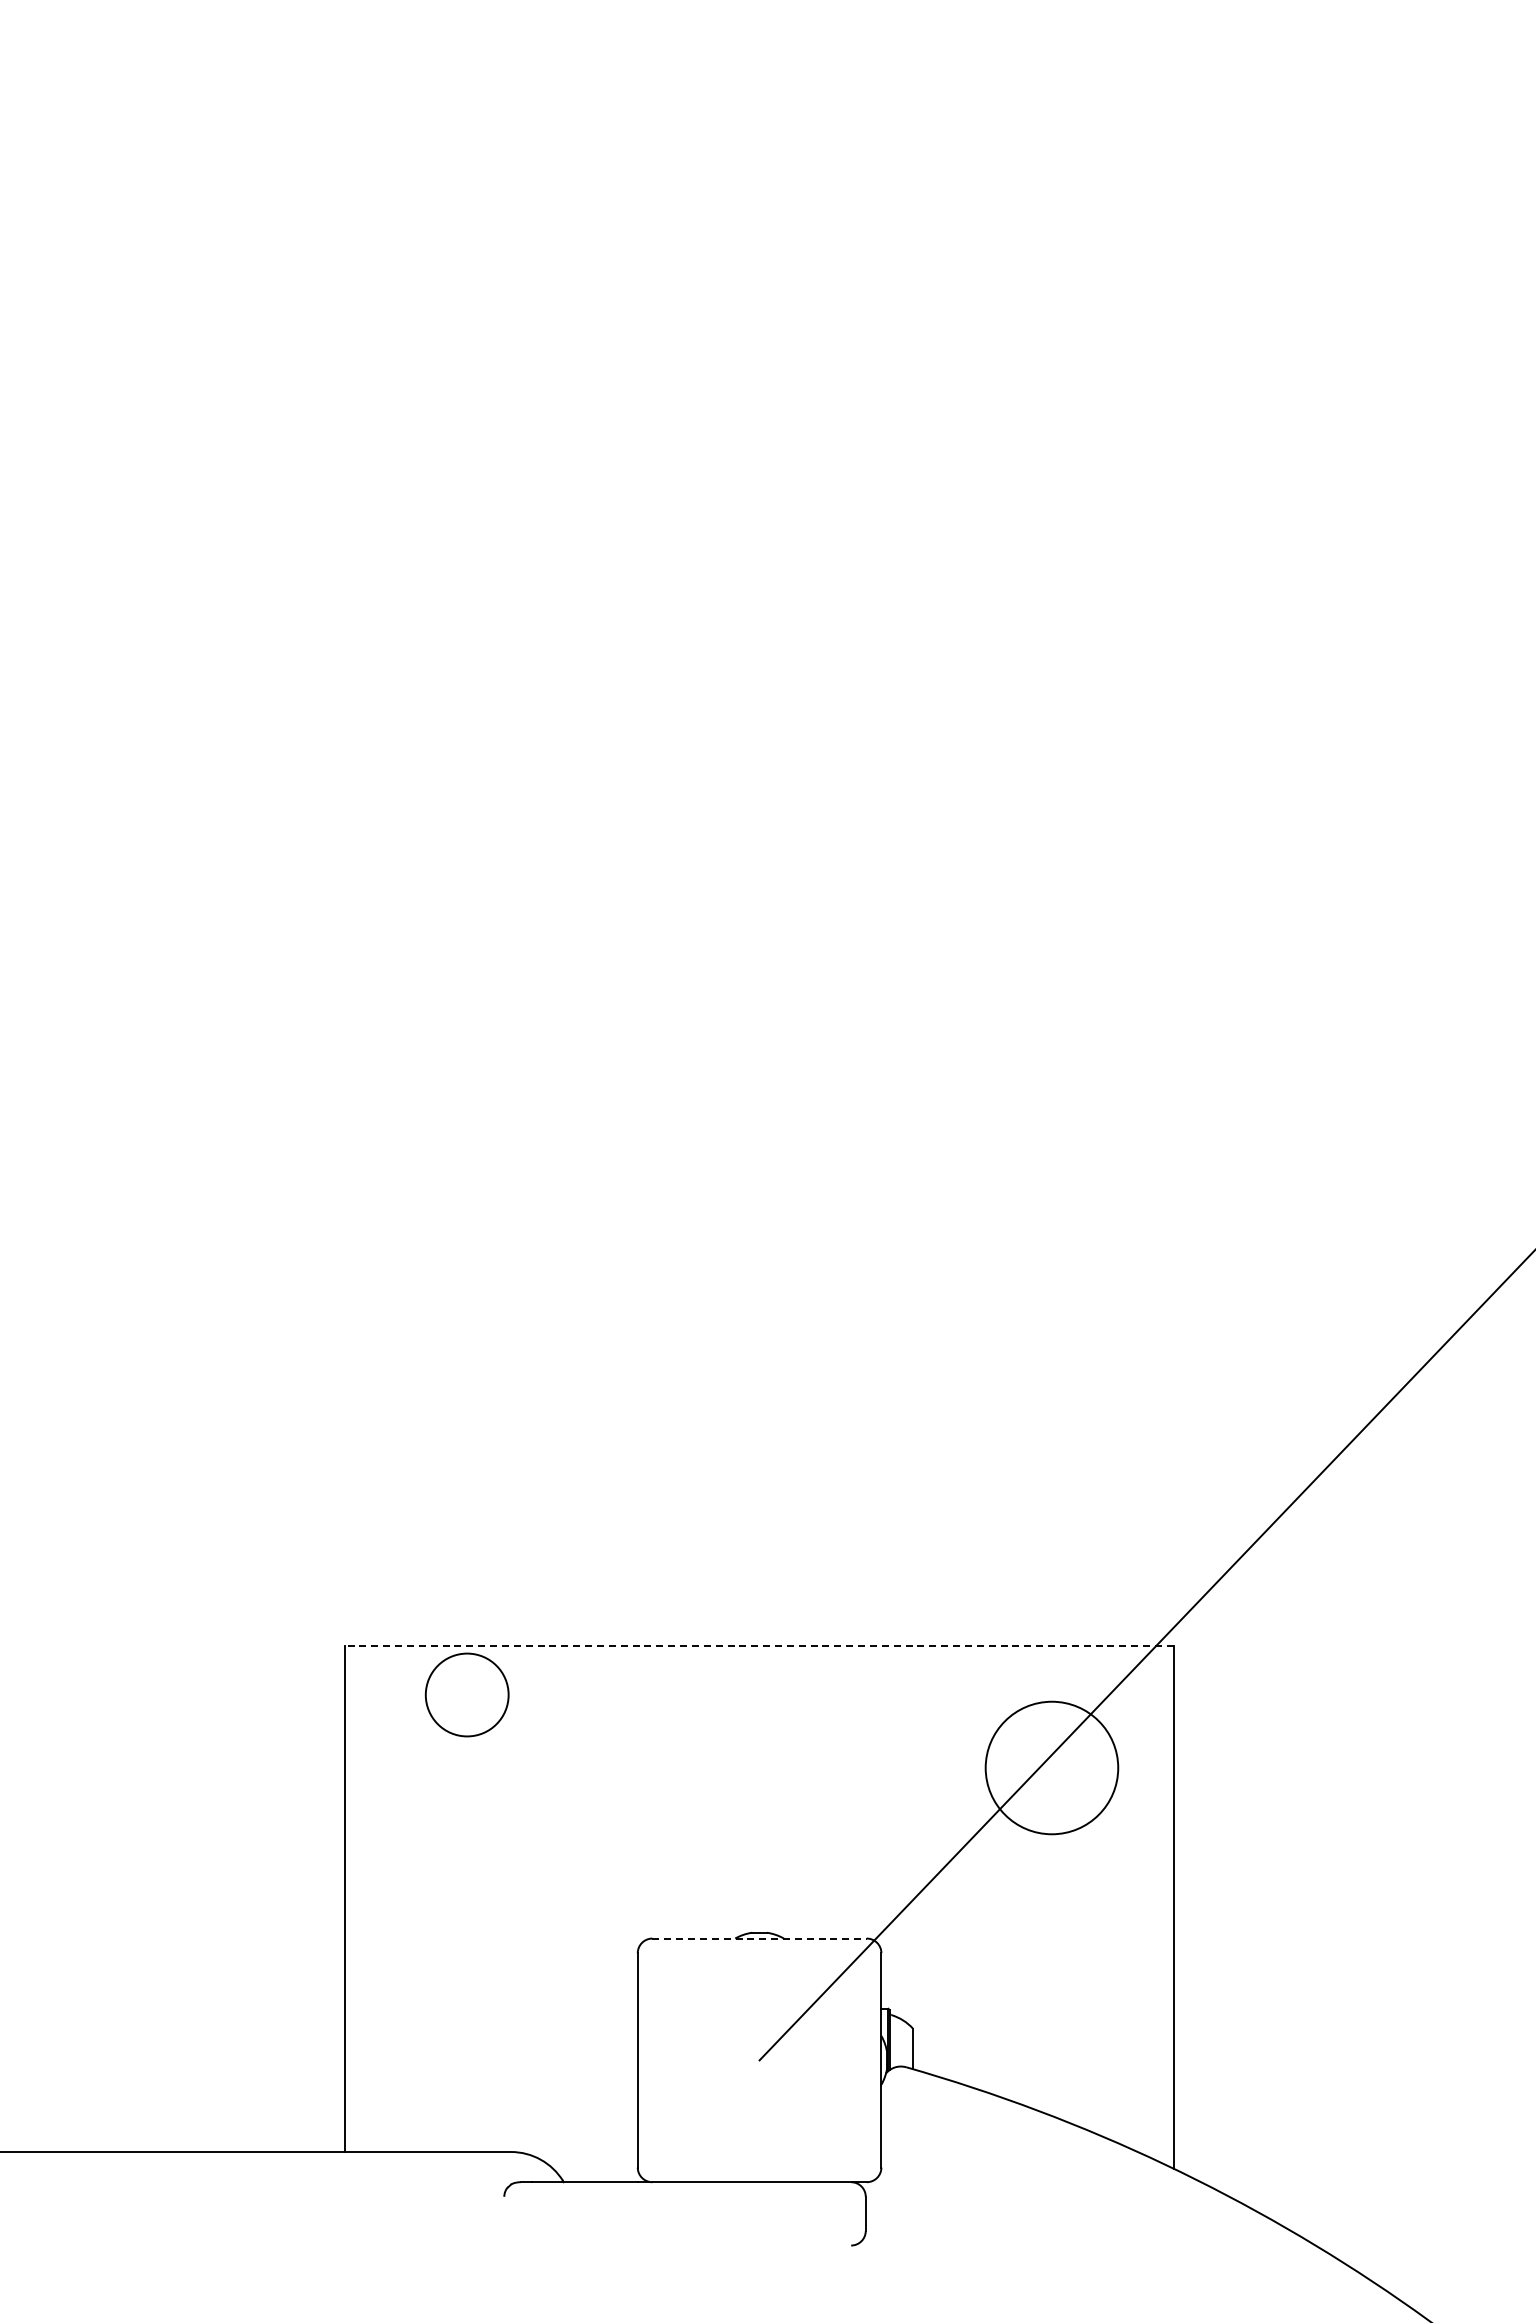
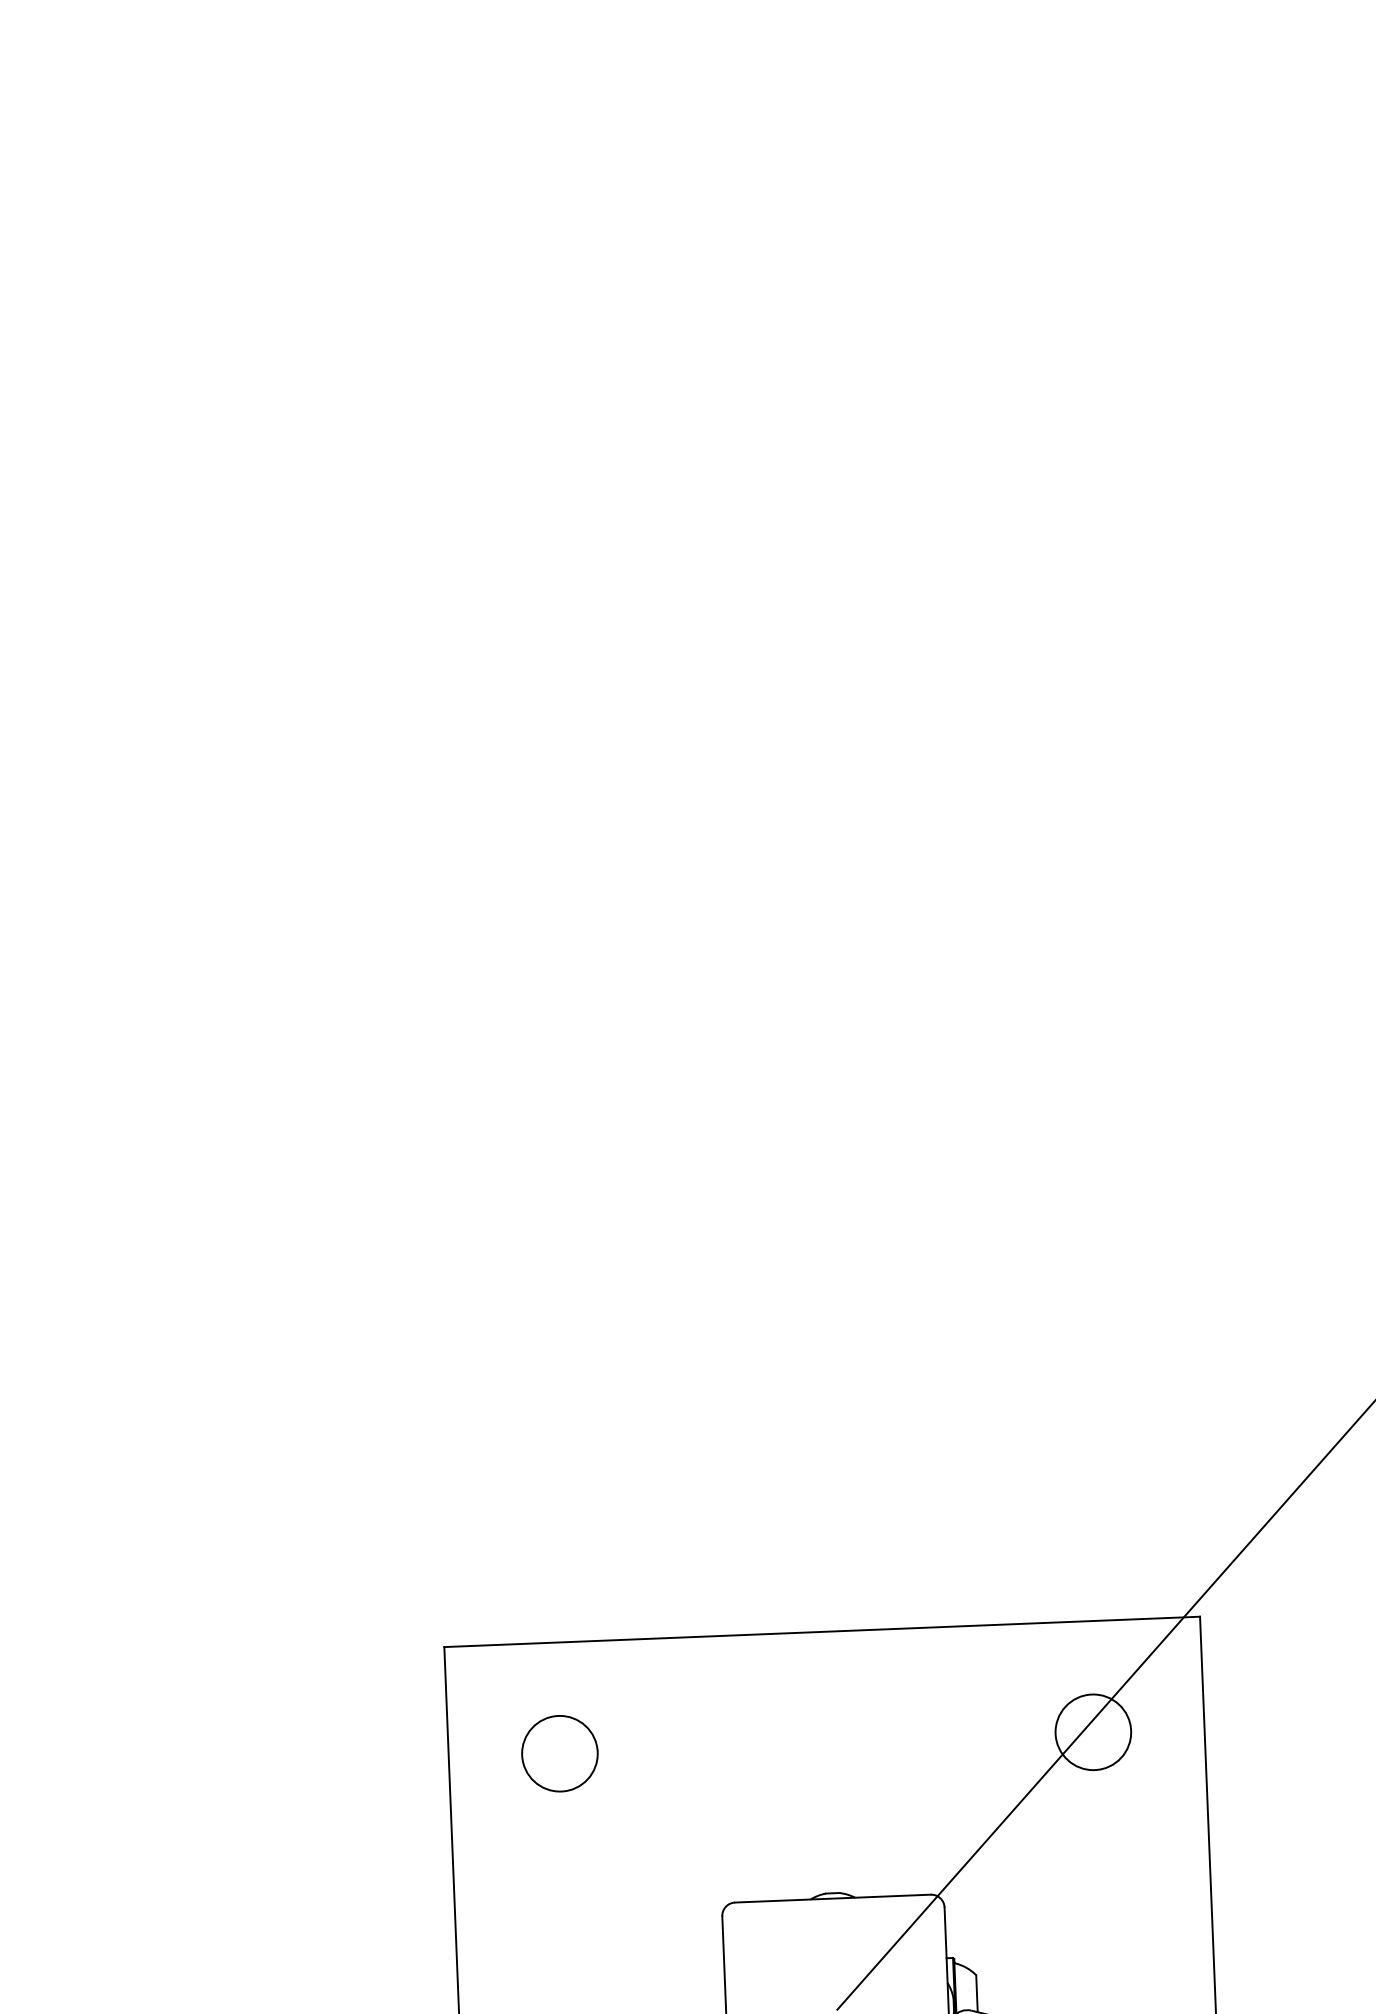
line: (759, 1646) -> (822, 1632), dashed -> solid
circle: (466, 1694) -> (559, 1753), moved
circle: (1051, 1767) -> (1092, 1731), size x0.62
line: (760, 1938) -> (833, 1898), dashed -> solid

